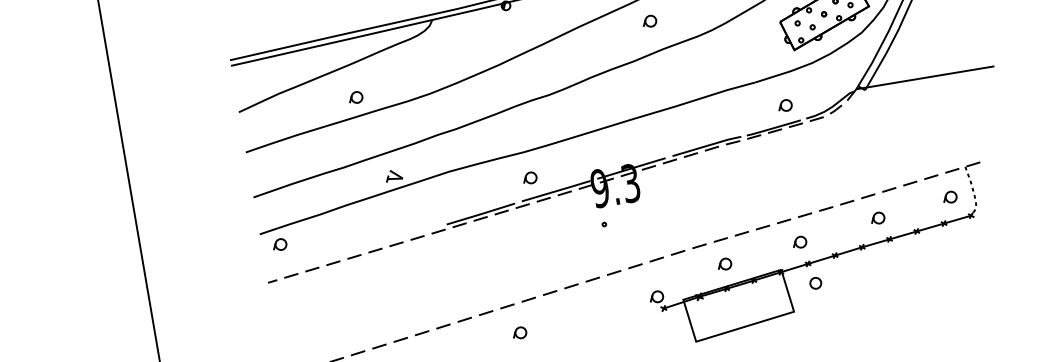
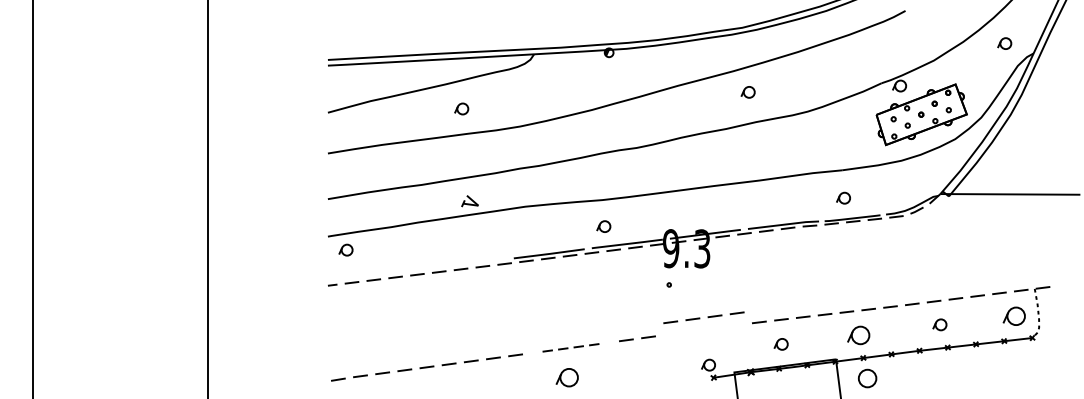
part: (355, 97) -> (461, 108), moved
part: (785, 104) -> (843, 197), moved
part: (950, 197) -> (1014, 316), size x1.6
part: (799, 242) -> (858, 335), size x1.6
part: (645, 262) -> (703, 317), moved
circle: (815, 283) -> (867, 378), size x1.6
part: (517, 302) -> (570, 347), size x0.7
part: (519, 332) -> (567, 377), size x1.6

